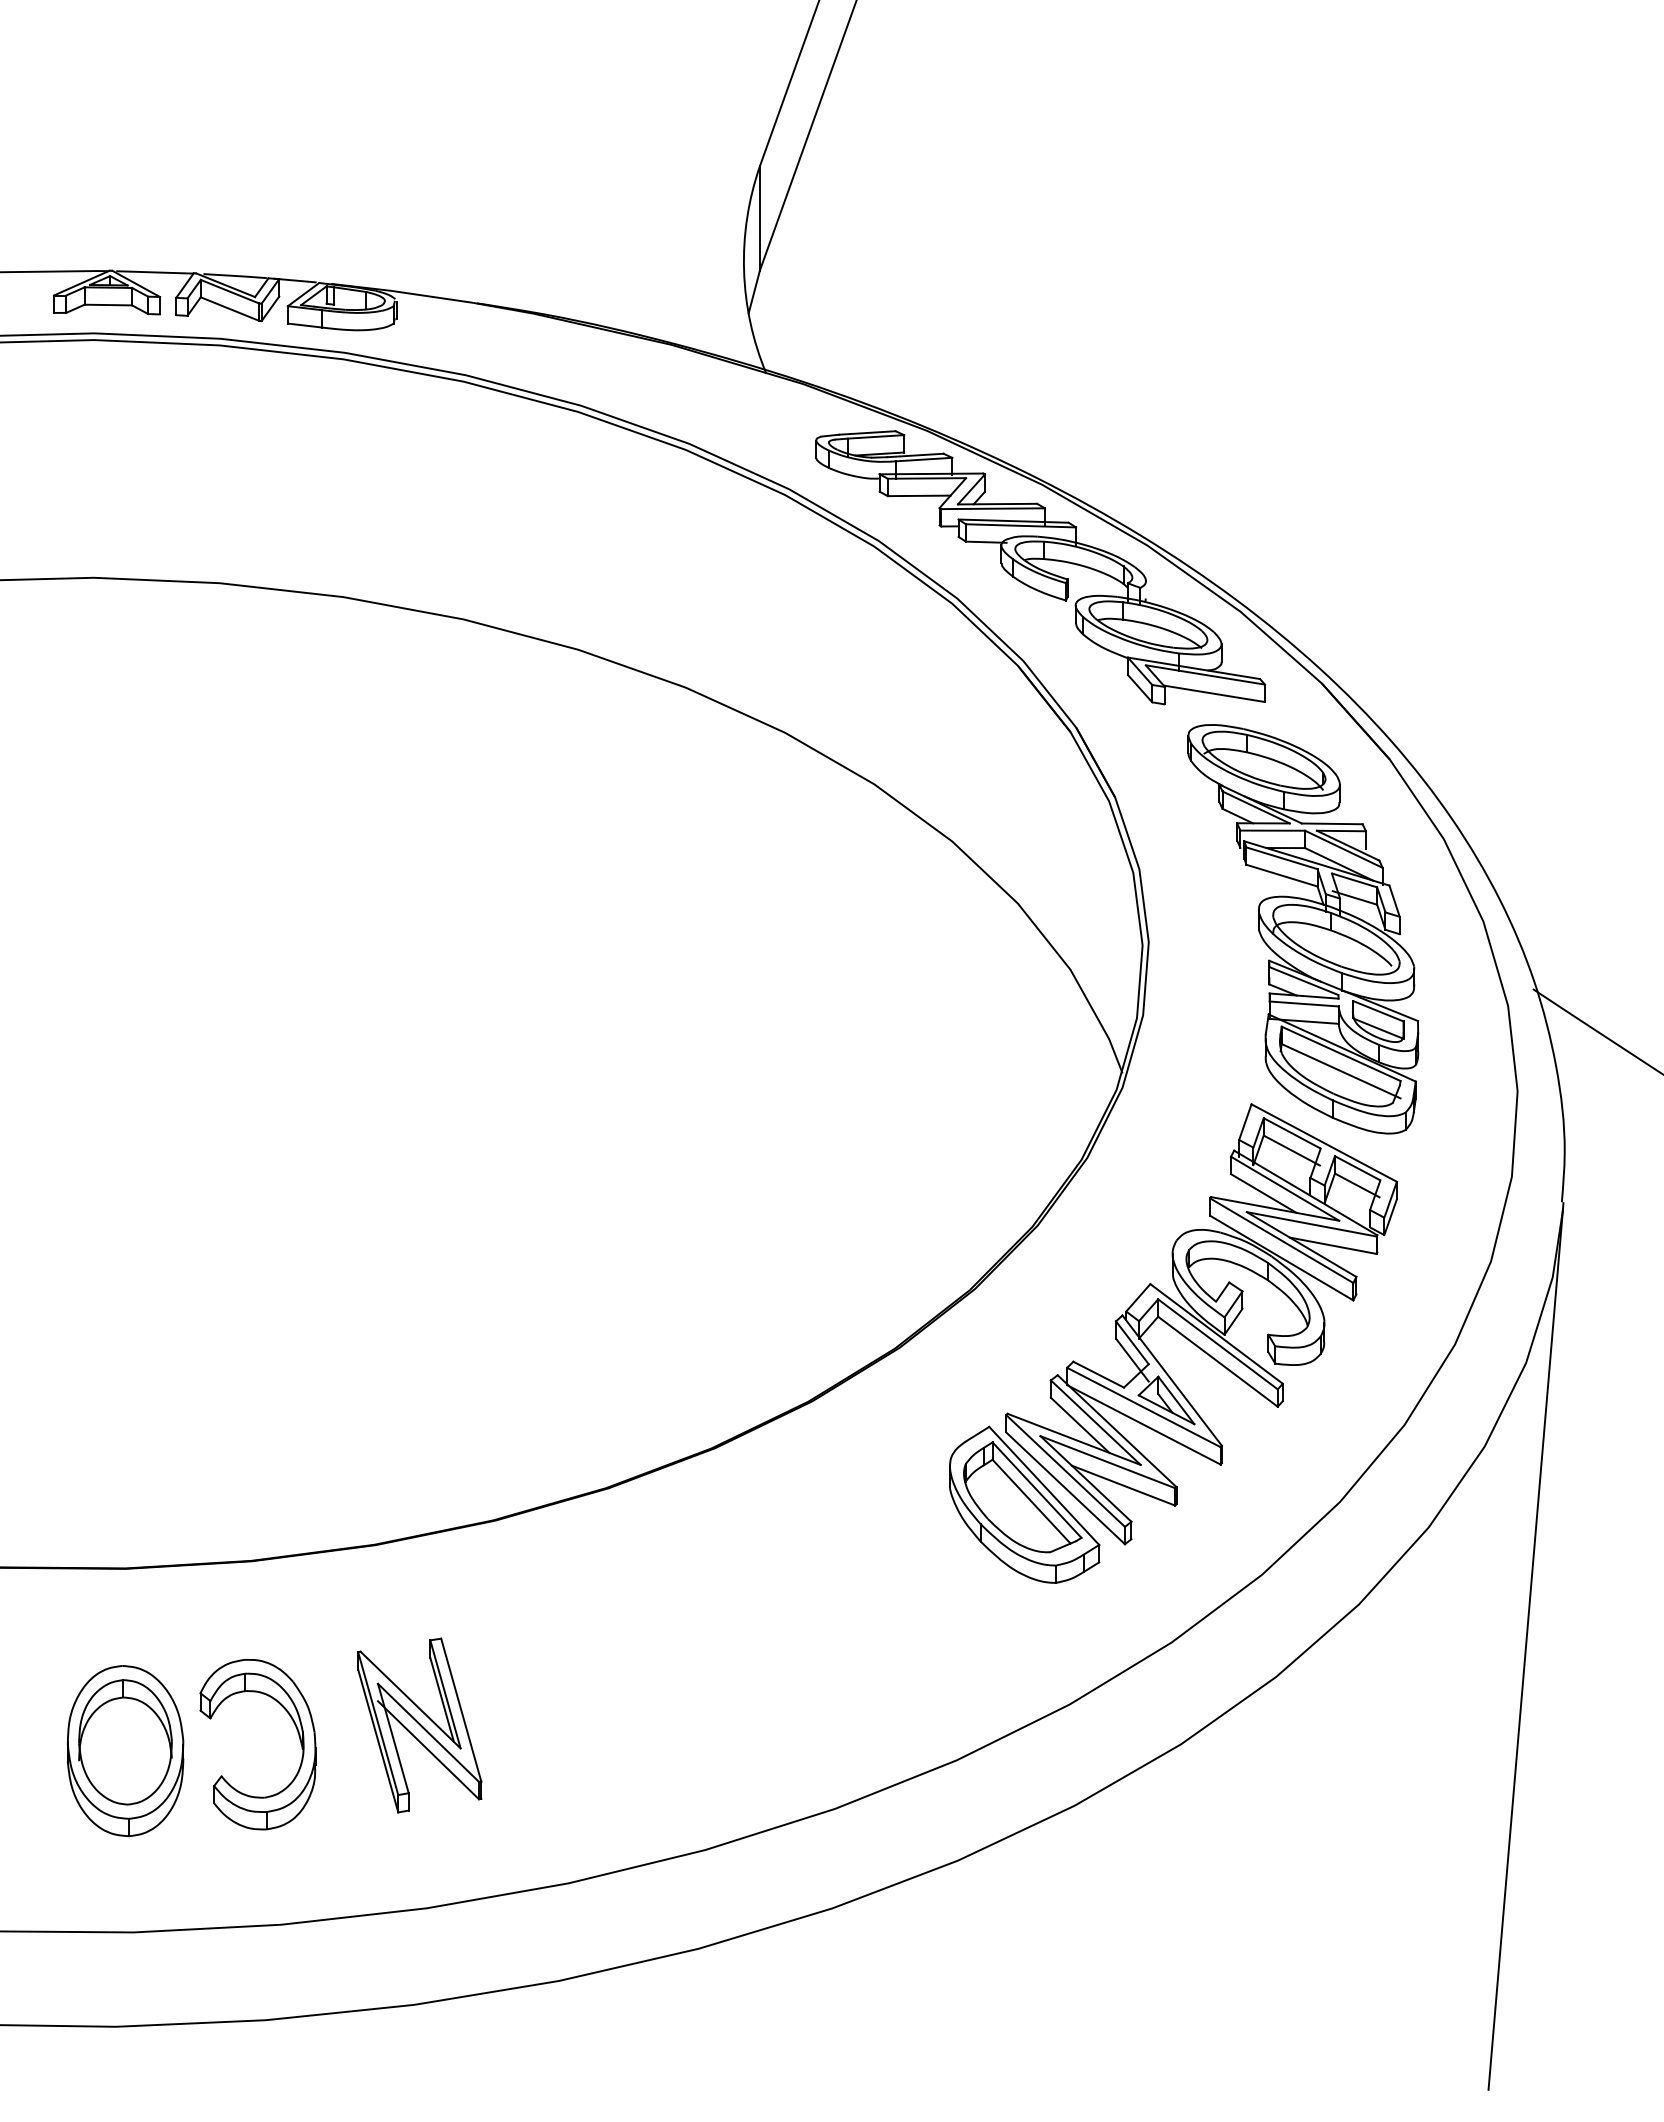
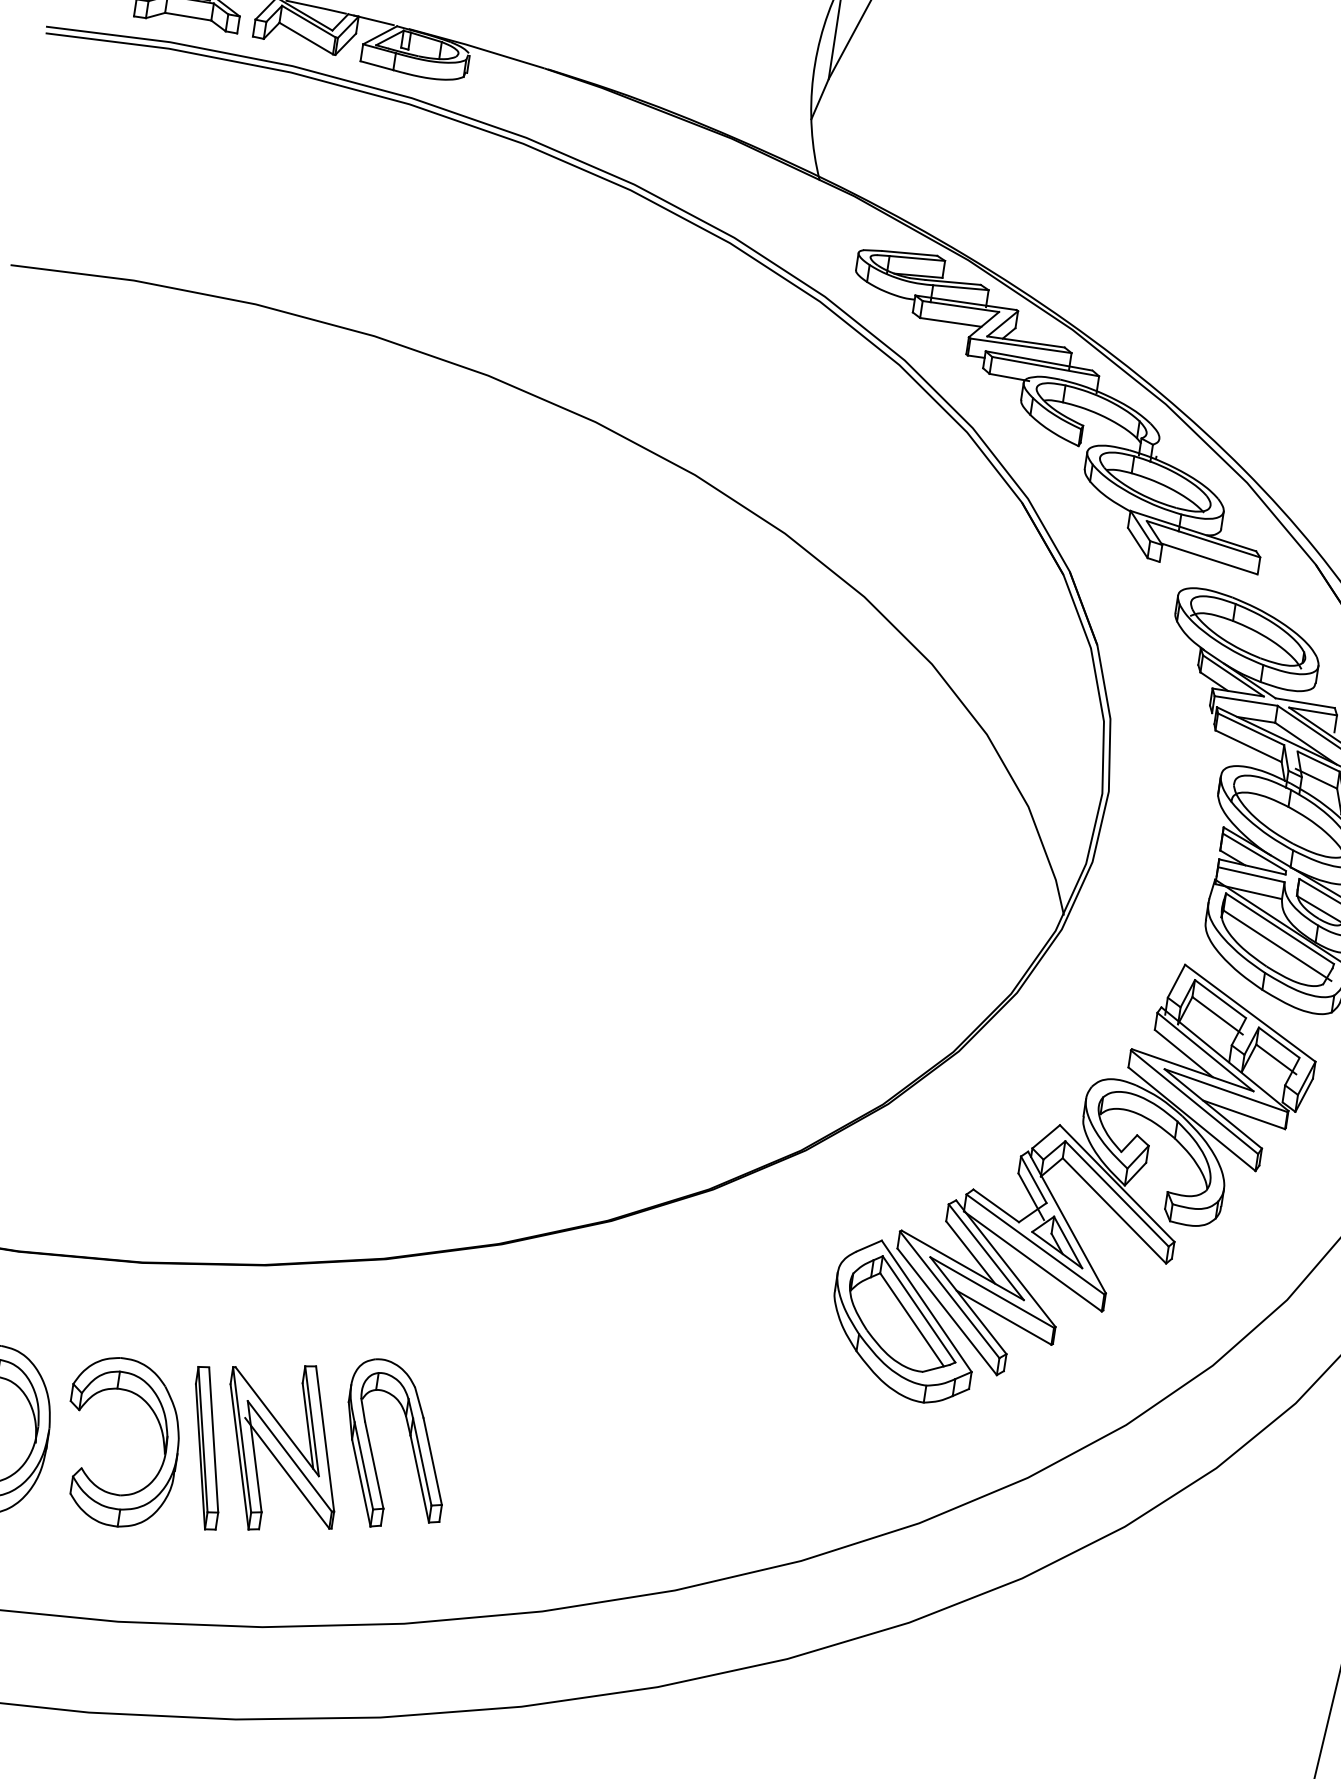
part: (547, 1699) -> (410, 1441), added
part: (344, 1736) -> (207, 1447), added

